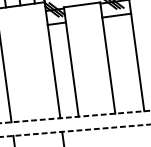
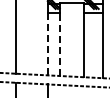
line: (71, 69) -> (59, 44), solid -> dashed
line: (53, 71) -> (47, 44), solid -> dashed

